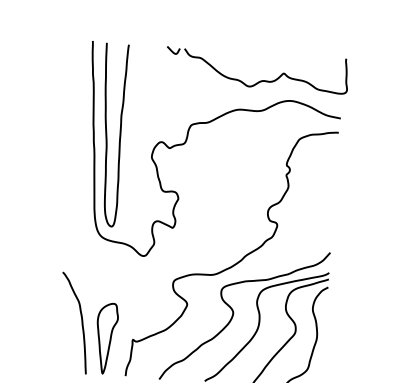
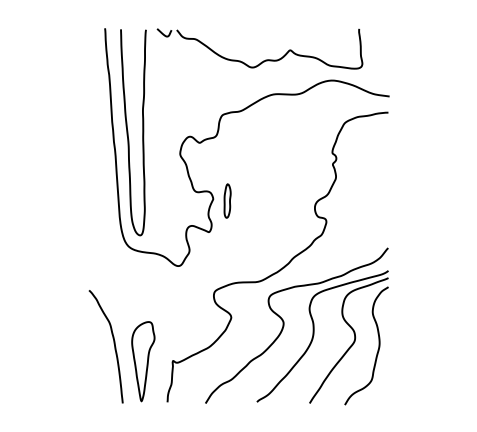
part: (261, 80) -> (265, 59), moved
part: (190, 200) -> (227, 200), added

